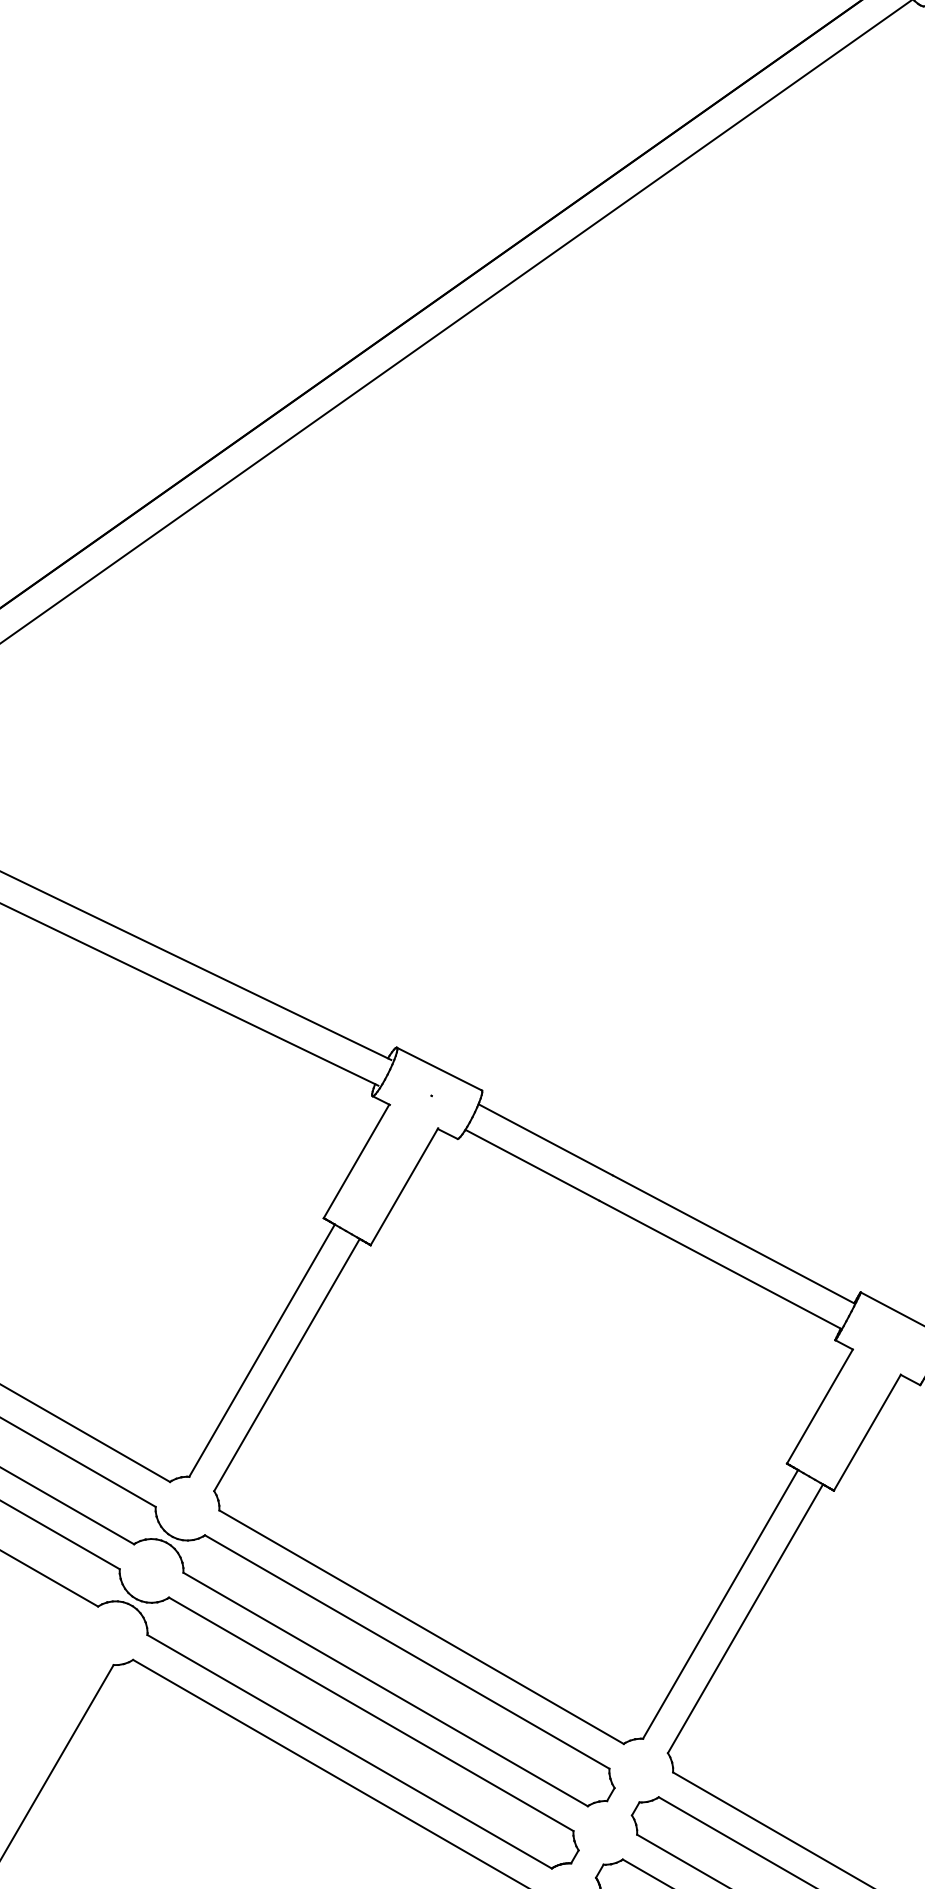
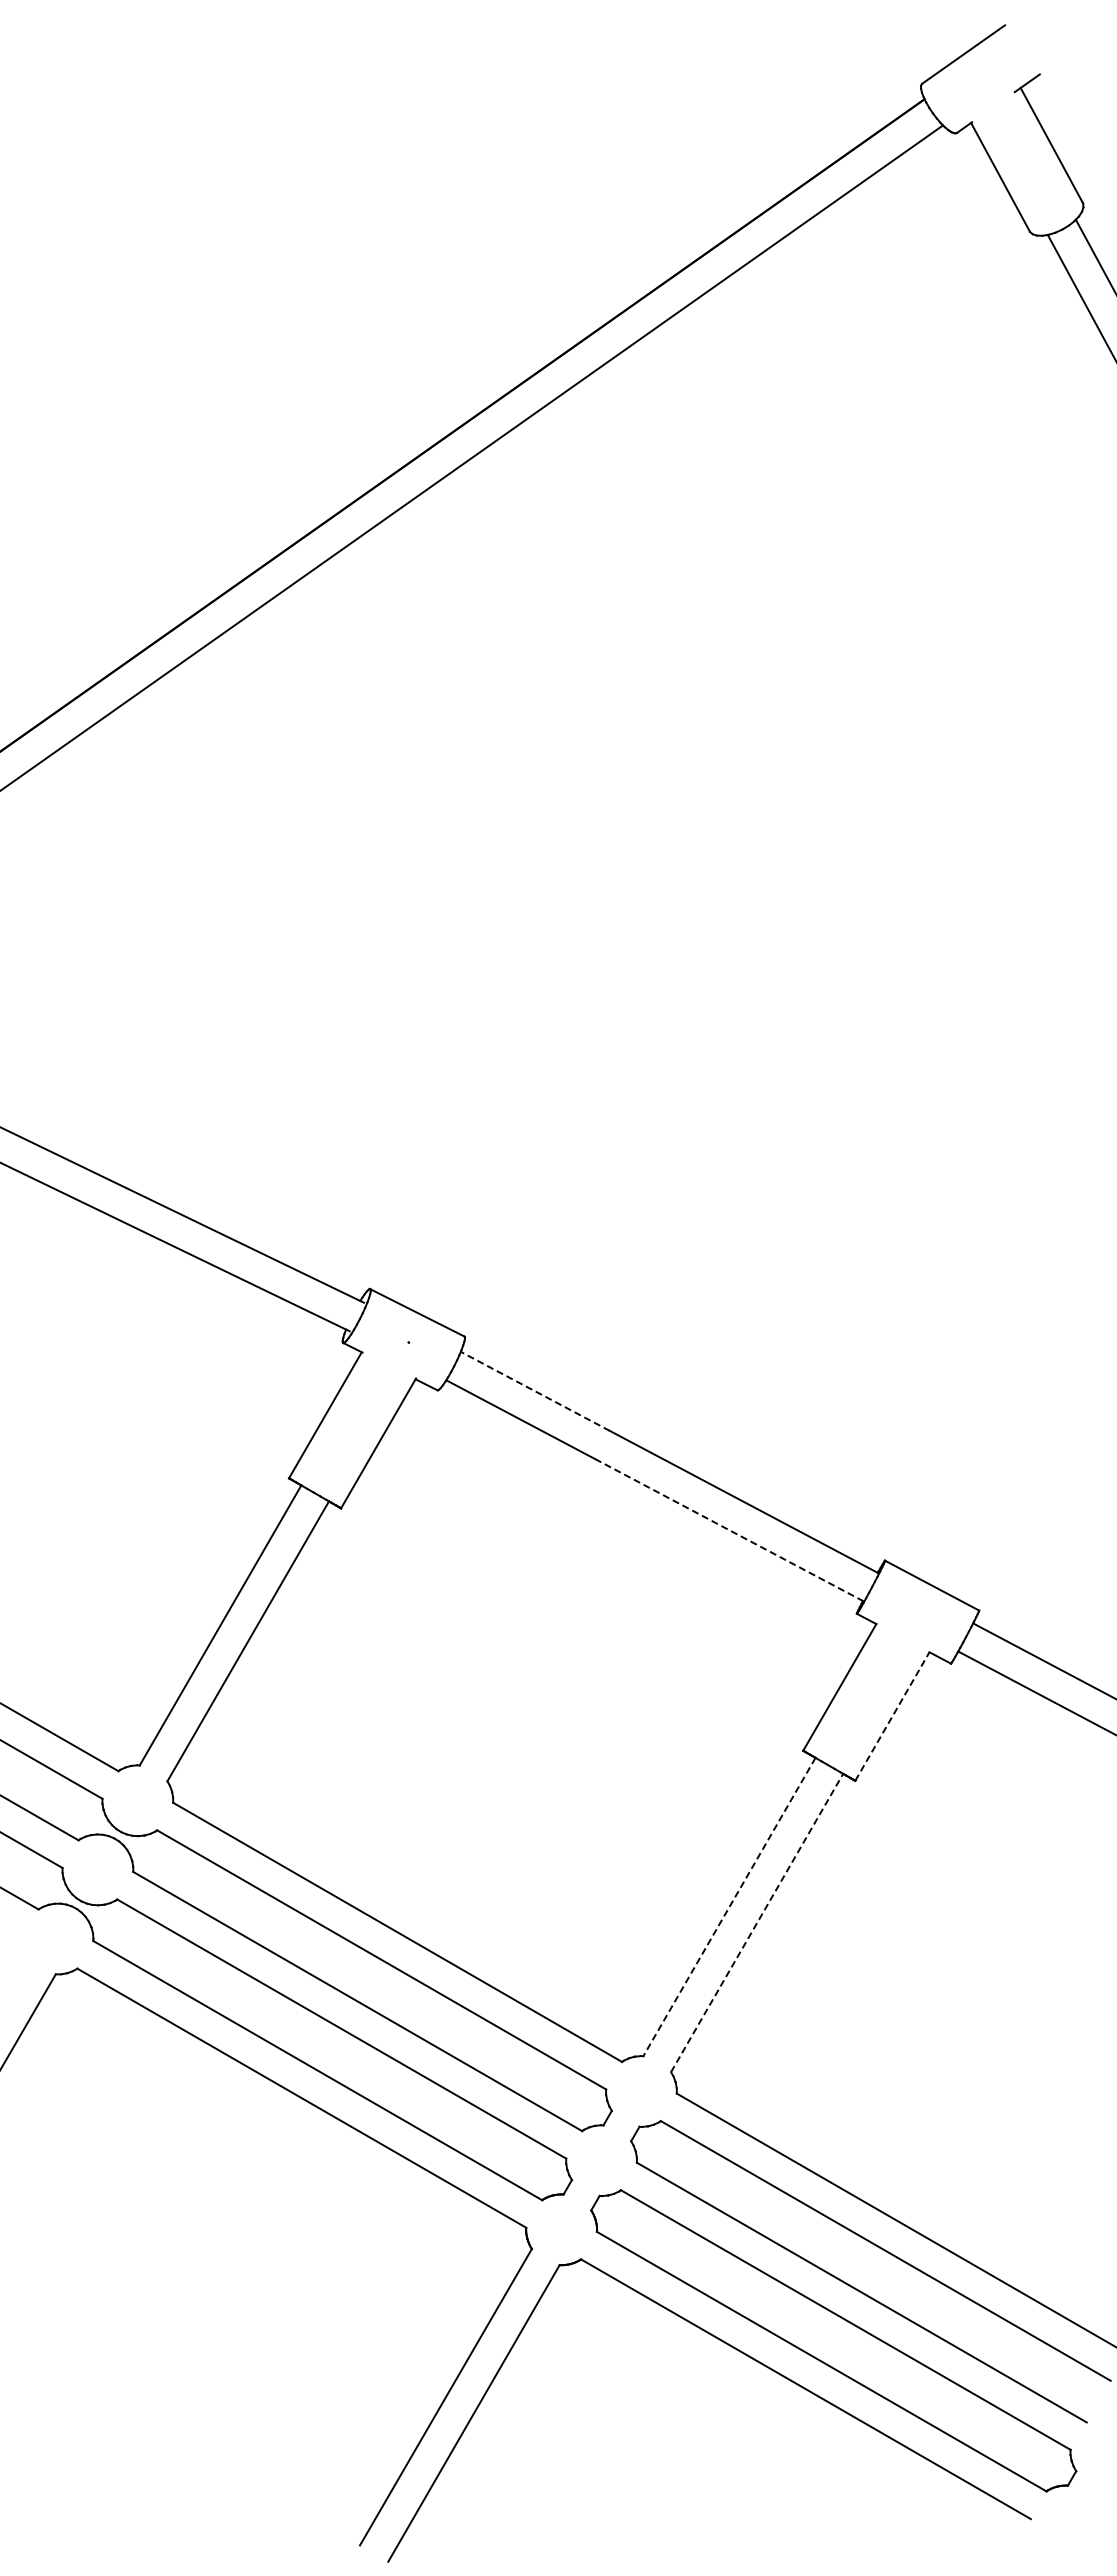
line: (544, 1139) -> (534, 1391), solid -> dashed
line: (720, 1265) -> (729, 1530), solid -> dashed
line: (867, 1431) -> (892, 1715), solid -> dashed
line: (720, 1604) -> (729, 1907), solid -> dashed
line: (745, 1618) -> (757, 1922), solid -> dashed

